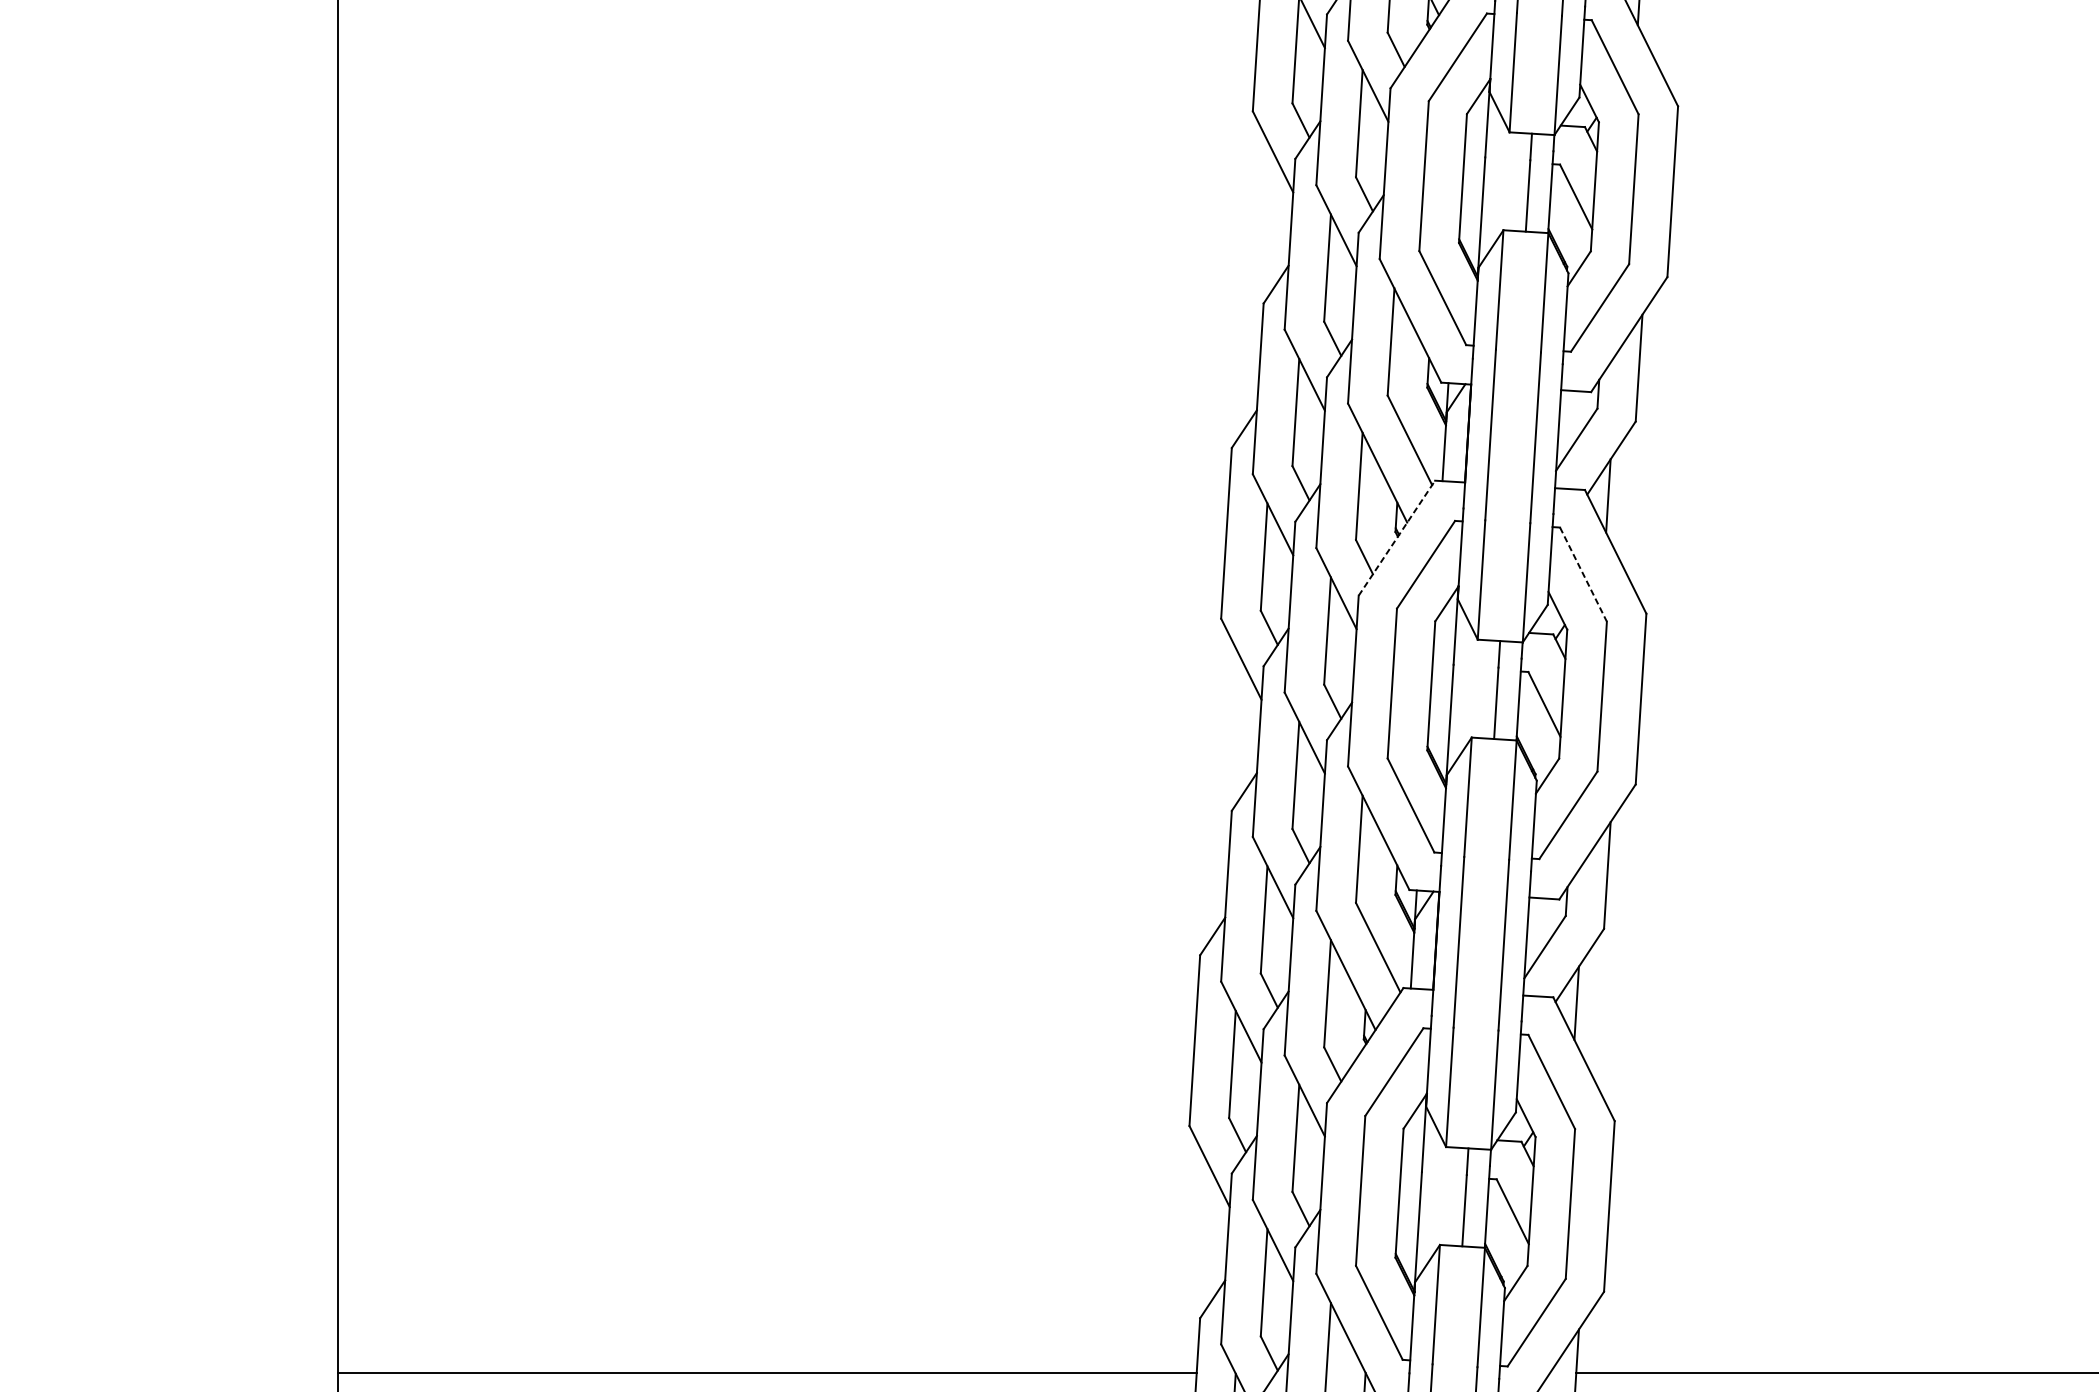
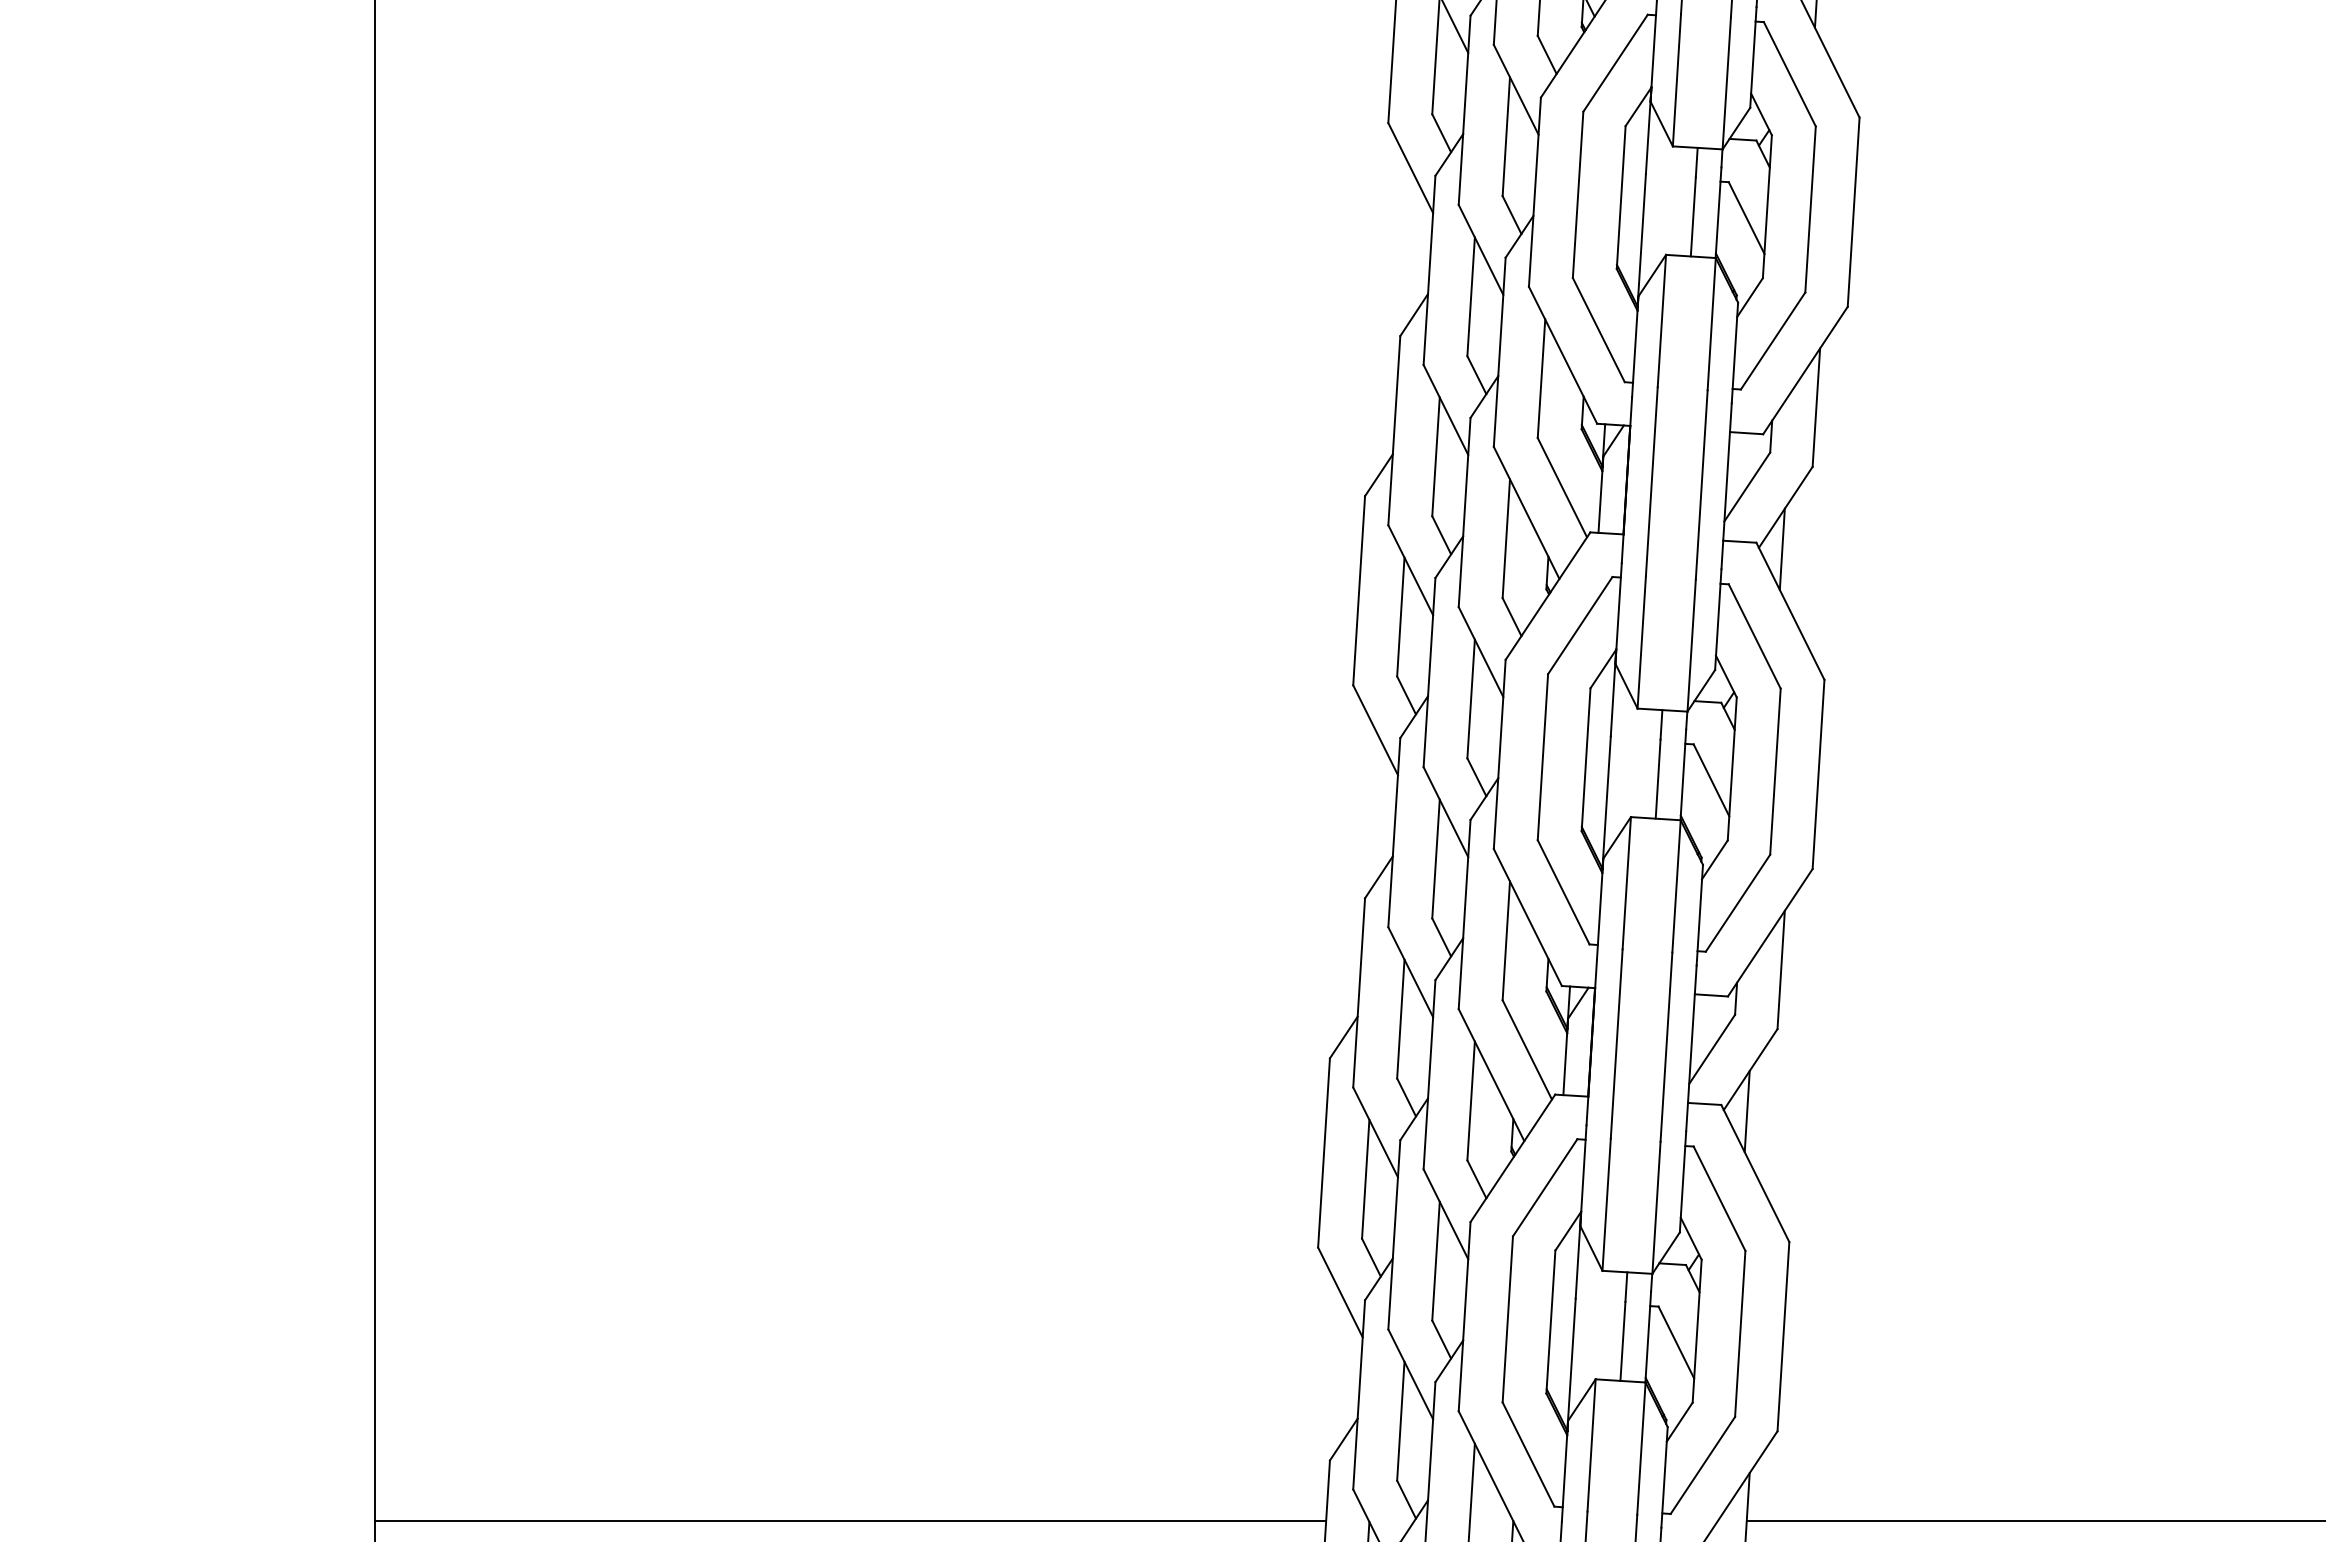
line: (1396, 538) -> (1547, 596), dashed -> solid
line: (1583, 574) -> (1754, 636), dashed -> solid

